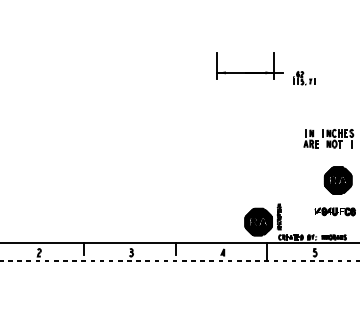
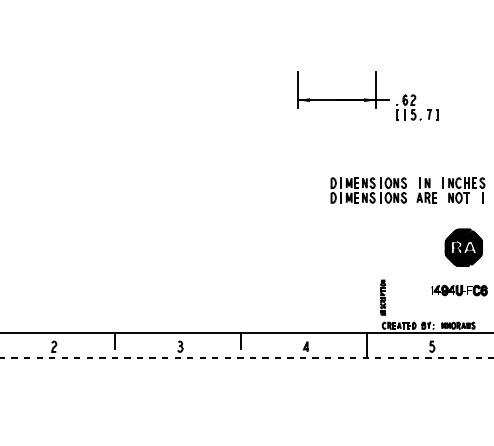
part: (304, 78) -> (417, 107), size x1.43
part: (268, 138) -> (368, 190), added
part: (258, 221) -> (354, 304), removed

